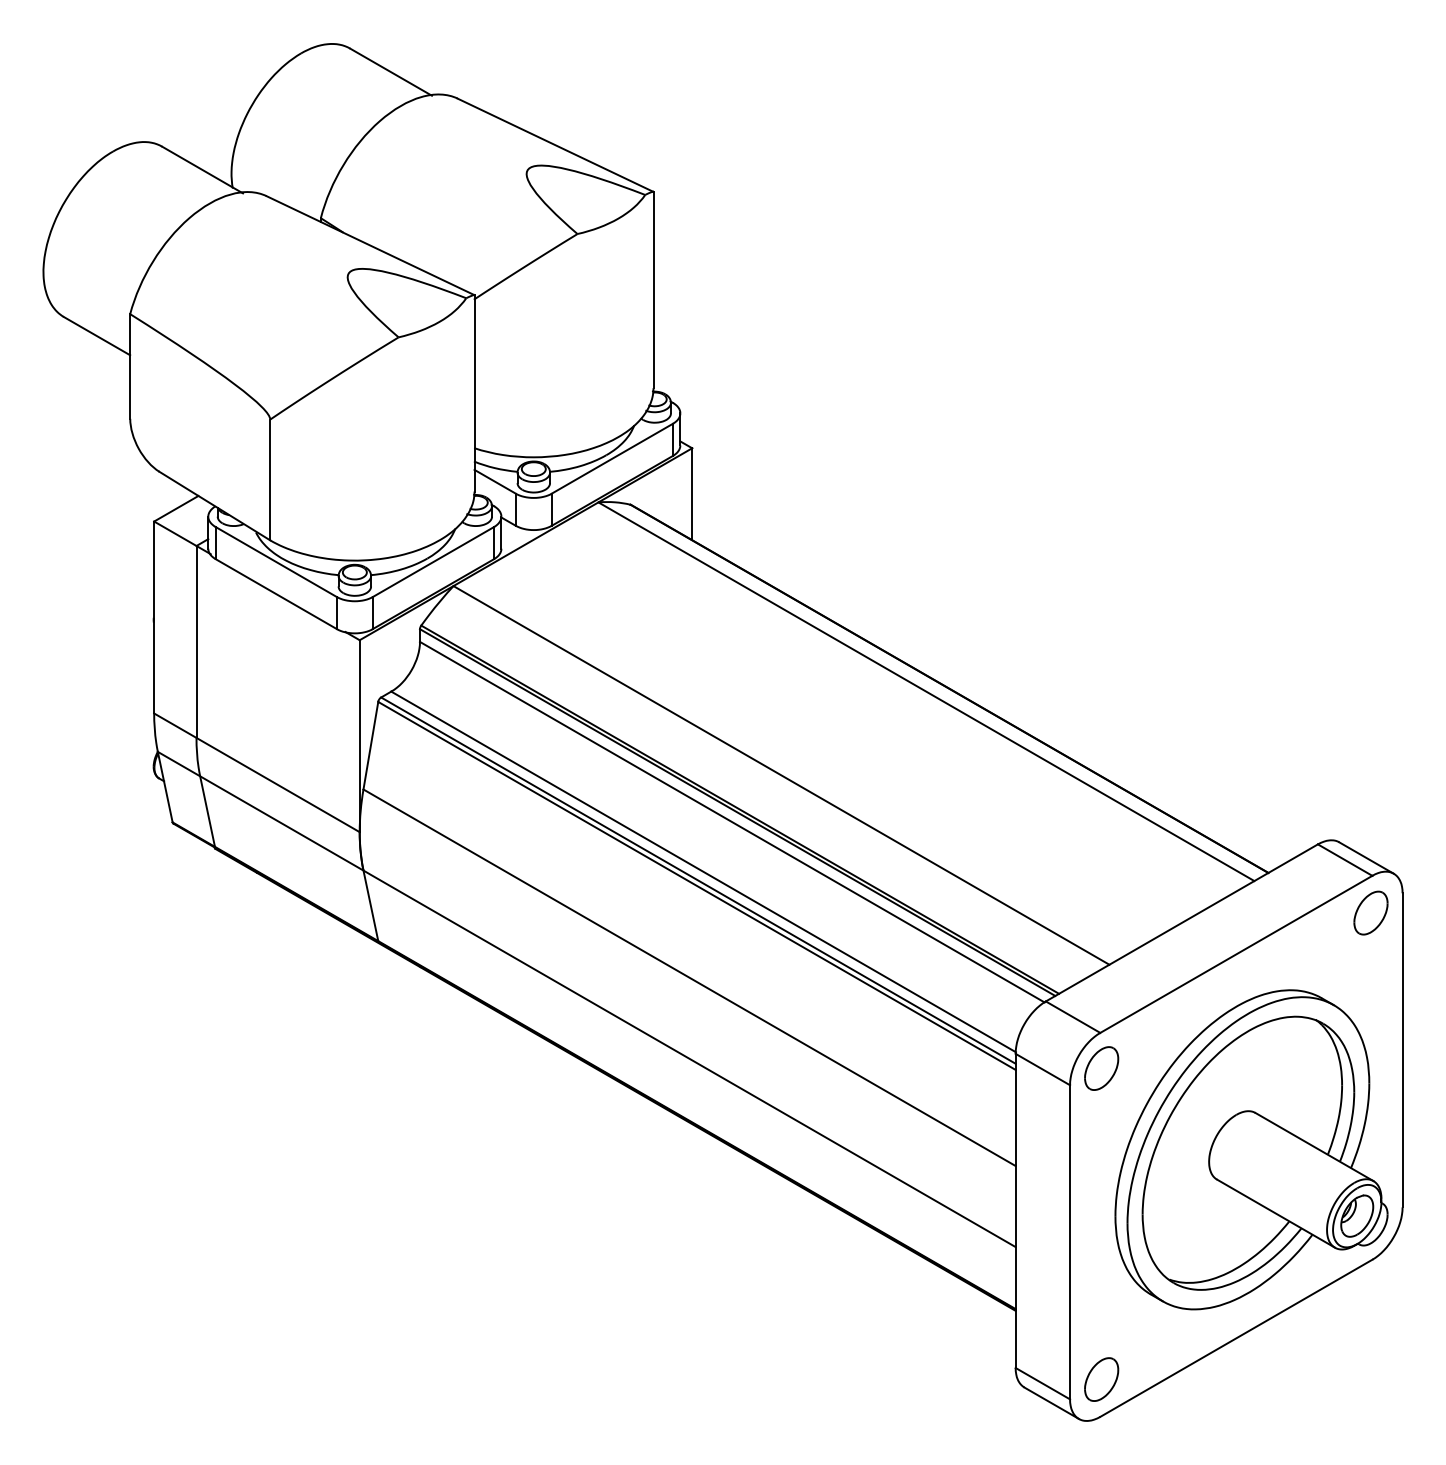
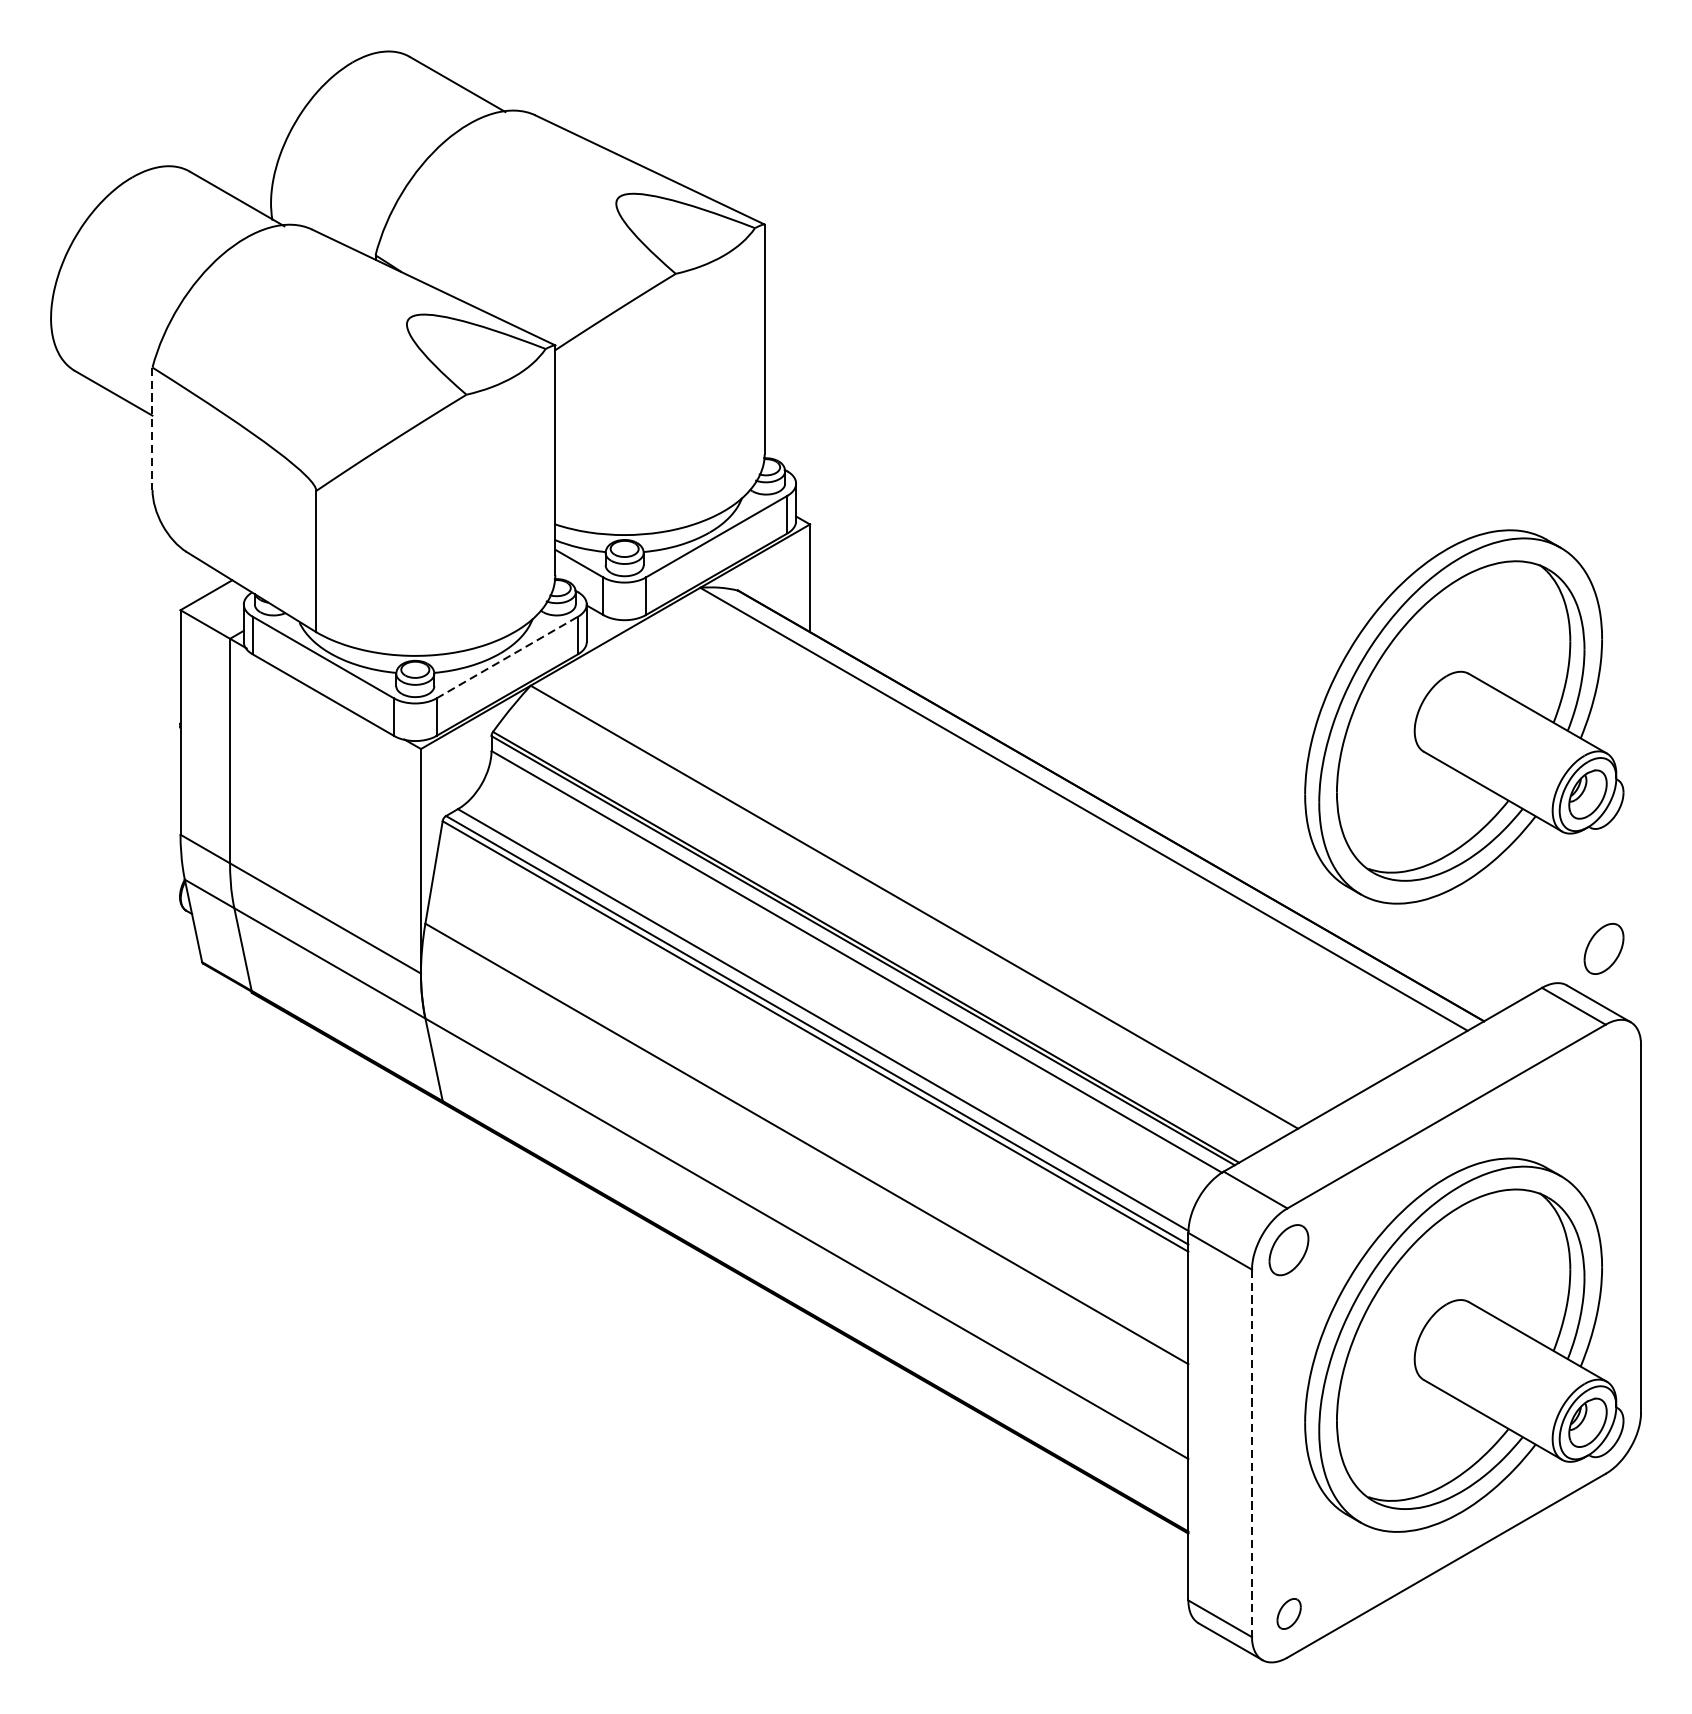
line: (130, 366) -> (152, 428), solid -> dashed
line: (433, 562) -> (507, 658), solid -> dashed
part: (1251, 612) -> (1464, 716), added
part: (1370, 912) -> (1603, 948), moved
line: (1070, 1242) -> (1252, 1453), solid -> dashed
part: (1101, 1379) -> (1288, 1613), size x0.6

